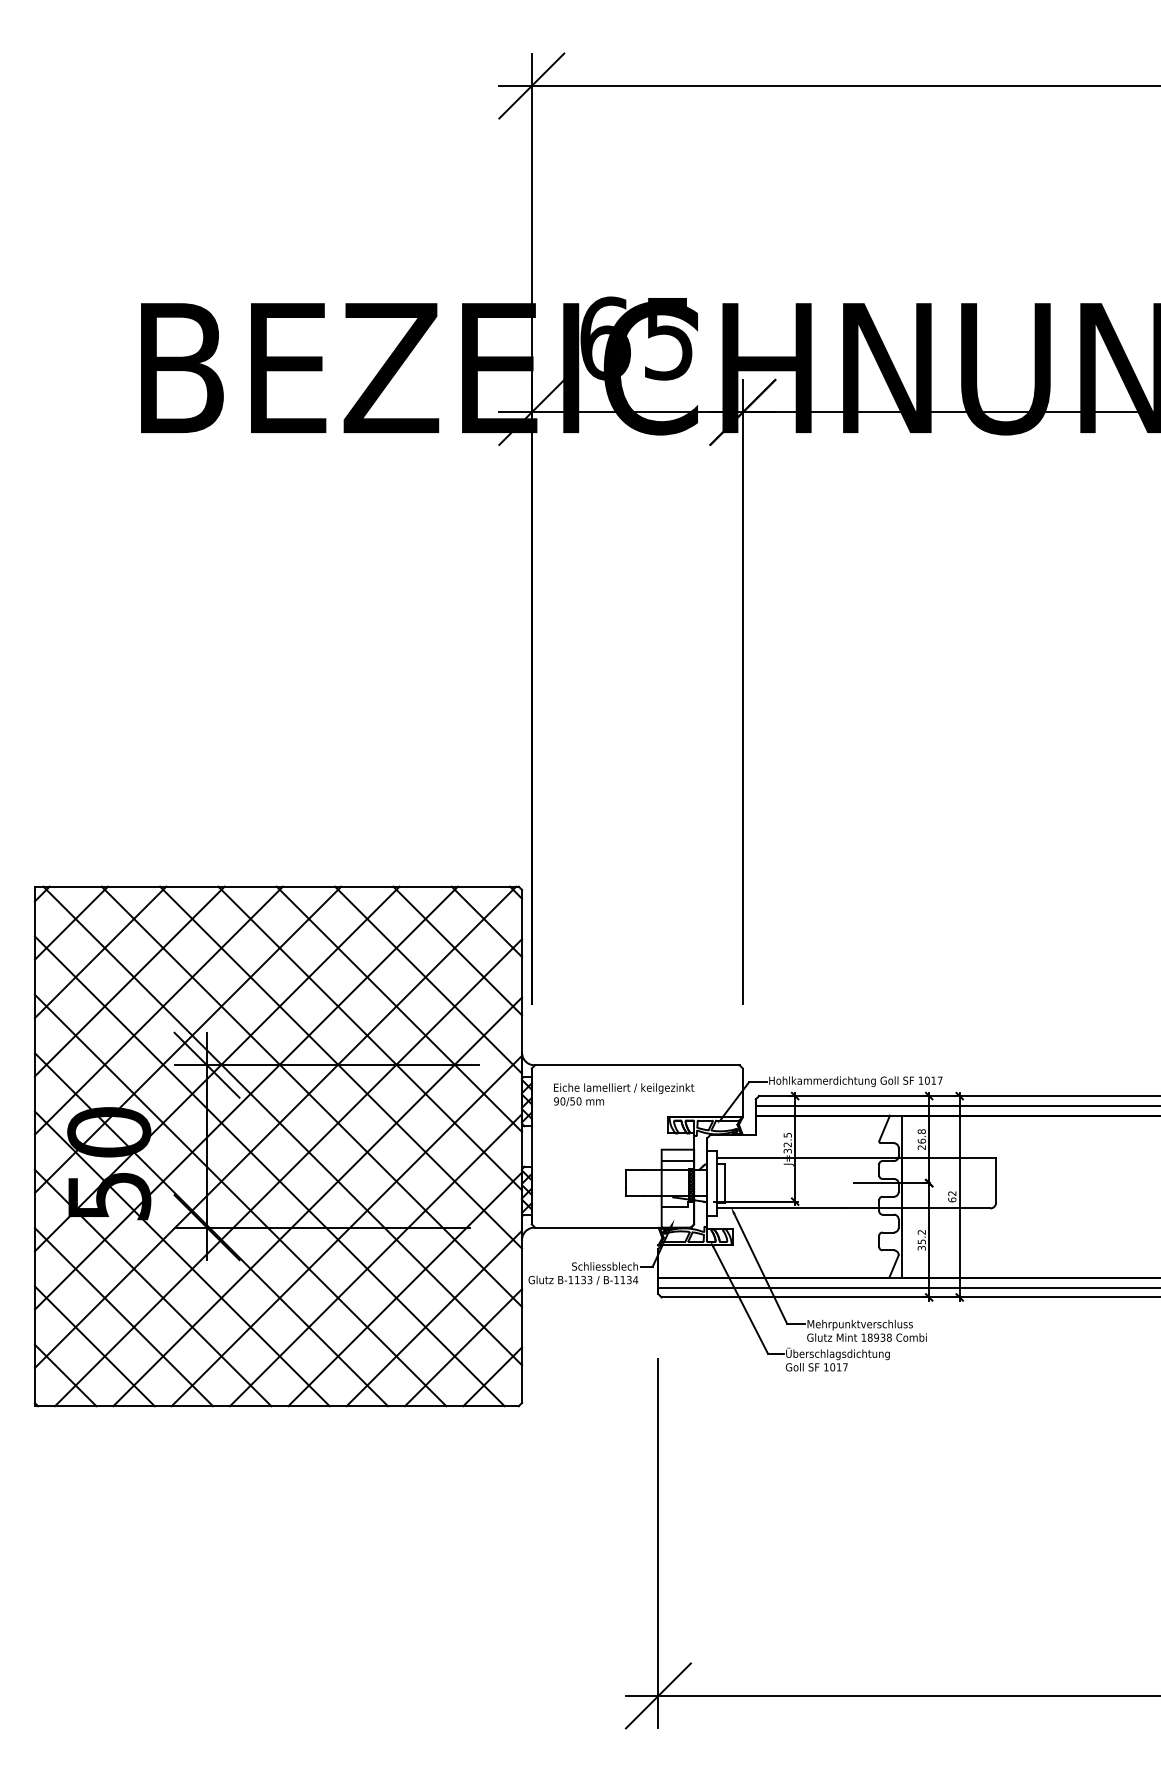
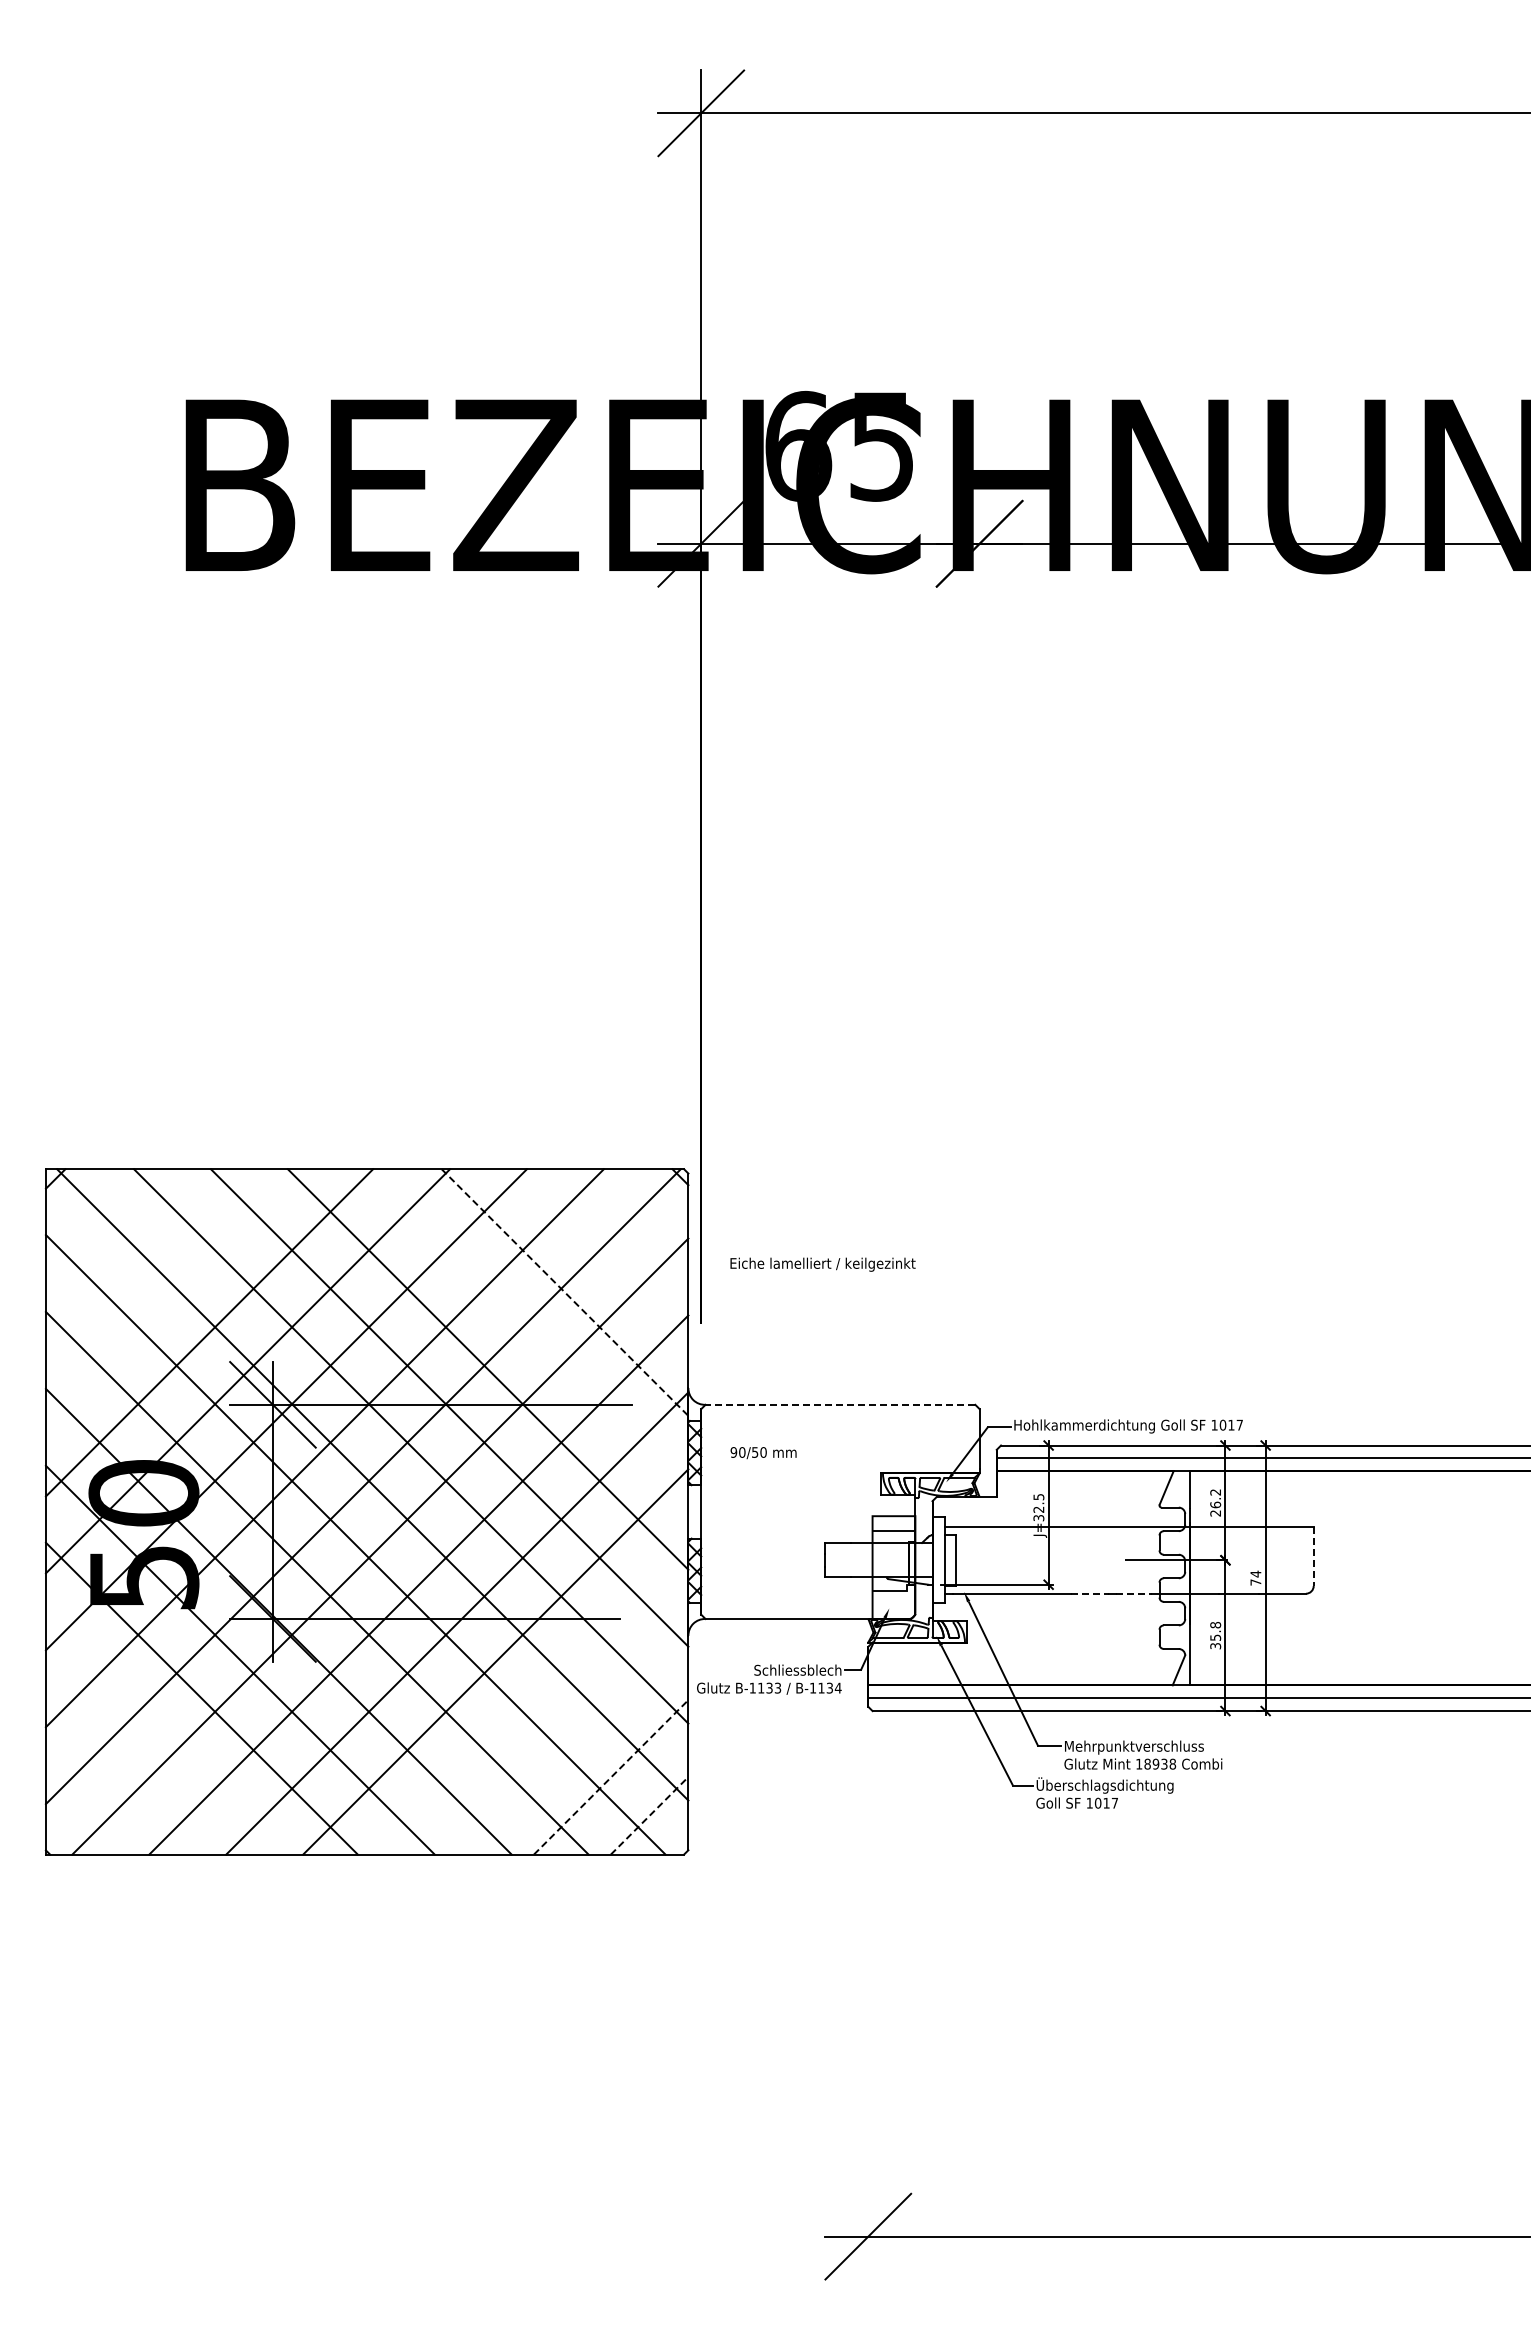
line: (742, 691) -> (979, 912), removed
line: (486, 921) -> (641, 1215), removed
line: (70, 923) -> (93, 1217), removed
line: (457, 951) -> (603, 1254), removed
line: (100, 952) -> (132, 1255), removed
line: (428, 980) -> (565, 1292), solid -> dashed
line: (129, 981) -> (170, 1294), removed
line: (399, 1008) -> (526, 1330), removed
line: (637, 1065) -> (840, 1404), solid -> dashed
text: (623, 1088) -> (822, 1264), moved
text: (921, 1131) -> (1215, 1492), 26.8 -> 26.2
line: (995, 1180) -> (1313, 1556), solid -> dashed
hatch: (691, 1184) -> (911, 1562), removed
text: (952, 1196) -> (1255, 1577), 62 -> 74
line: (826, 1208) -> (1090, 1593), solid -> dashed
line: (860, 1208) -> (1134, 1593), solid -> dashed
text: (921, 1232) -> (1215, 1625), 35.2 -> 35.8
line: (405, 1289) -> (534, 1700), removed
line: (123, 1316) -> (162, 1736), removed
line: (434, 1318) -> (572, 1738), removed
line: (94, 1346) -> (124, 1775), removed
line: (463, 1347) -> (611, 1776), solid -> dashed
line: (65, 1375) -> (86, 1813), removed
line: (492, 1376) -> (649, 1815), solid -> dashed
line: (658, 1543) -> (868, 2035), removed

